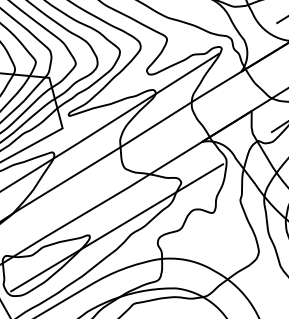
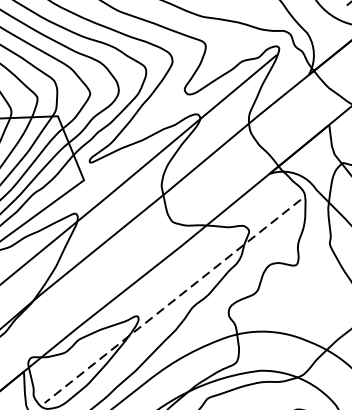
line: (117, 227) -> (173, 300), solid -> dashed

